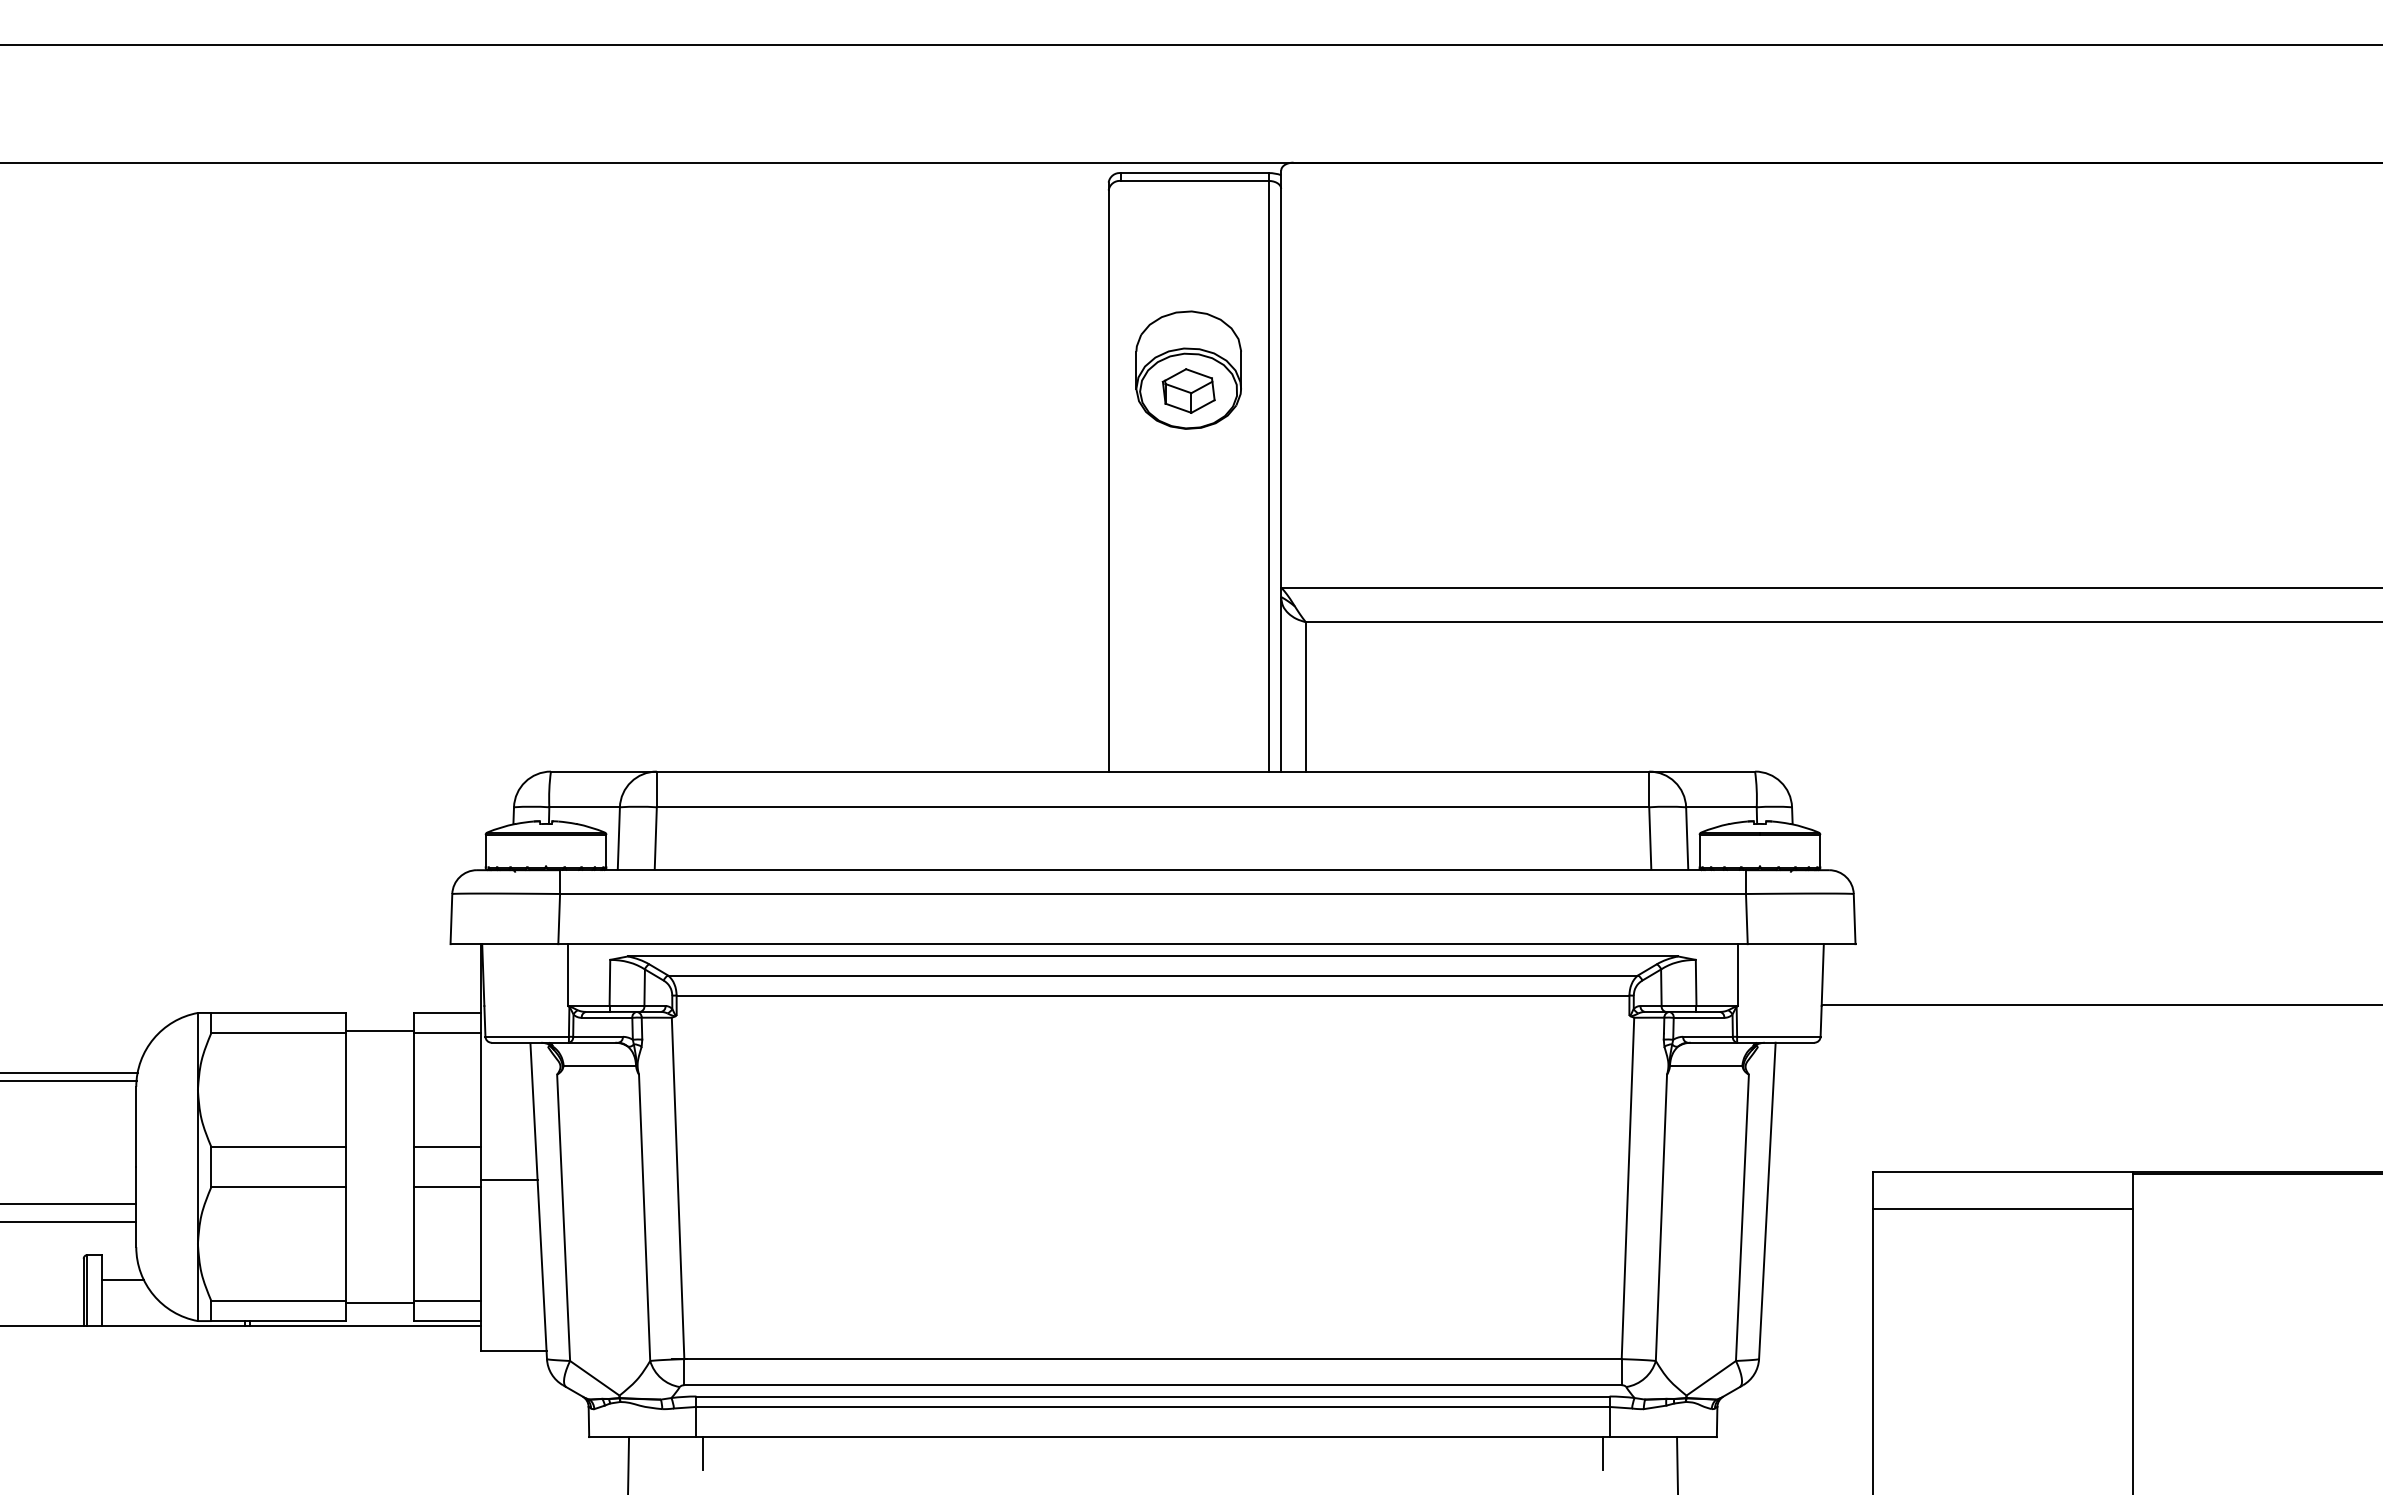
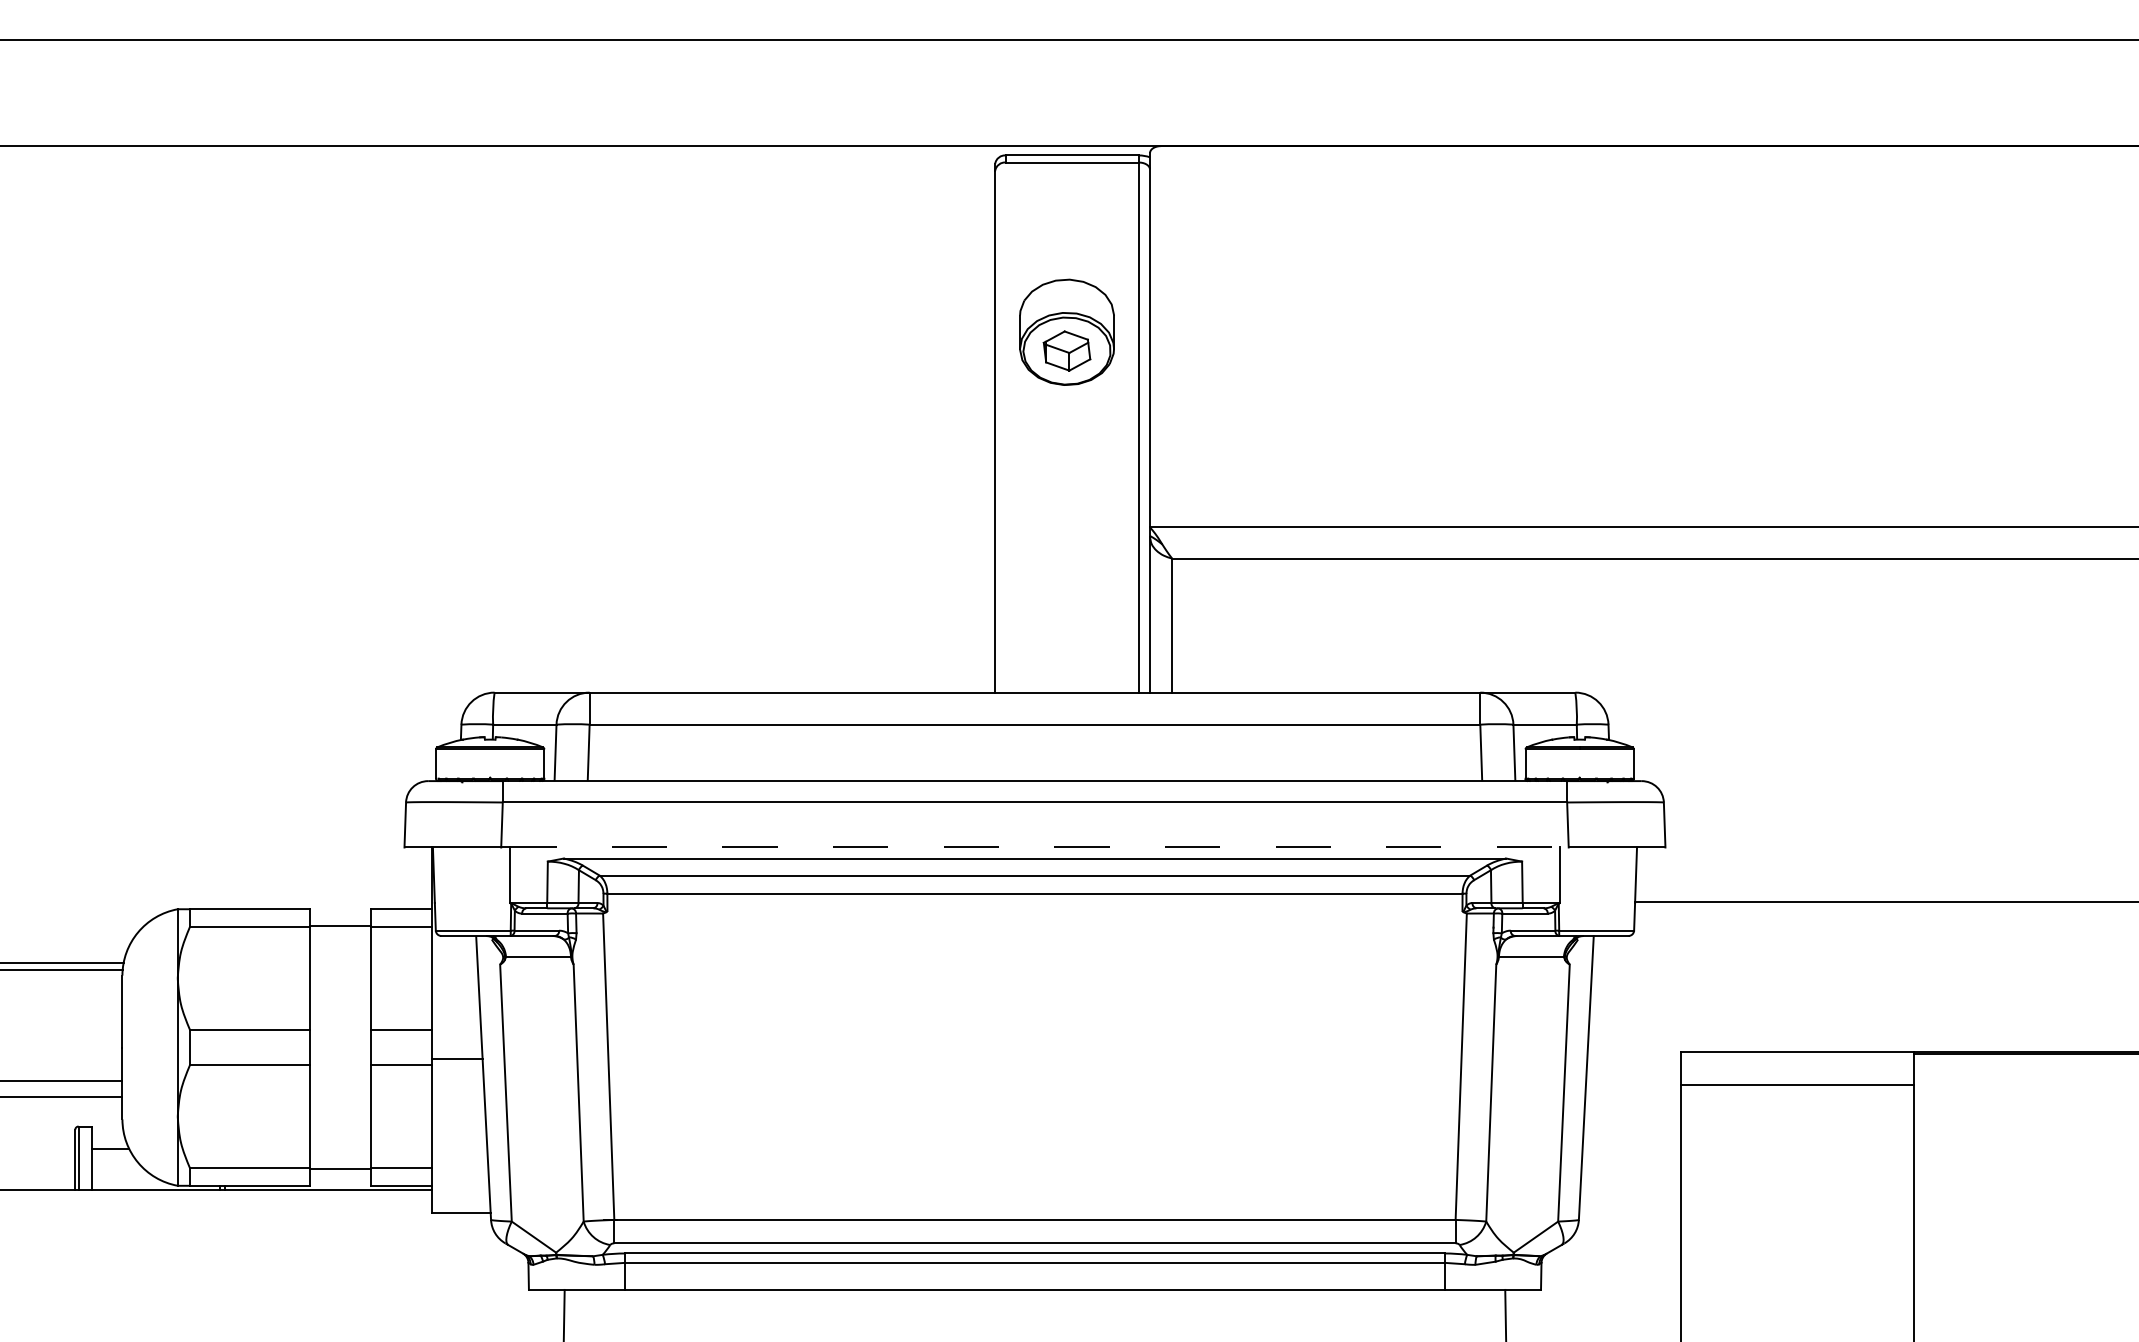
line: (1153, 944) -> (1035, 847), solid -> dashed
line: (703, 1453) -> (631, 1304), removed
line: (1602, 1453) -> (1438, 1304), removed

